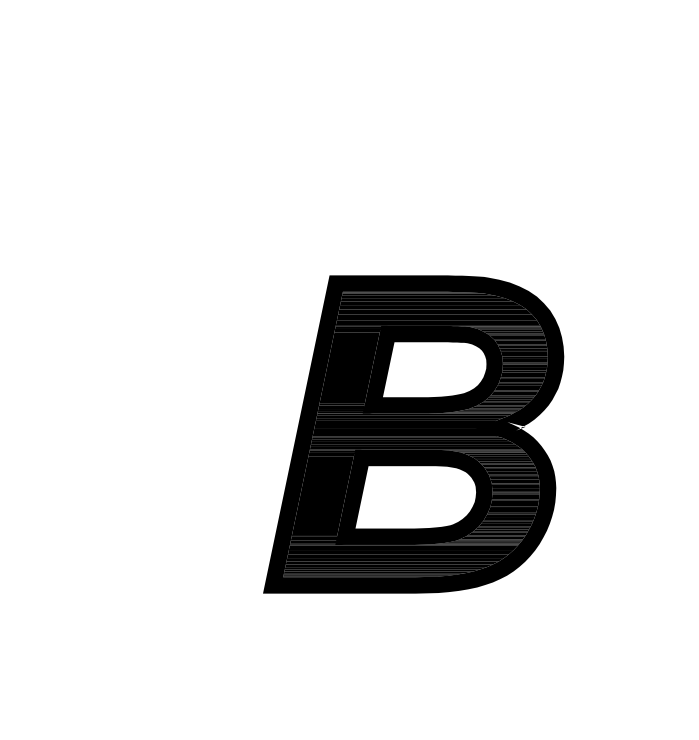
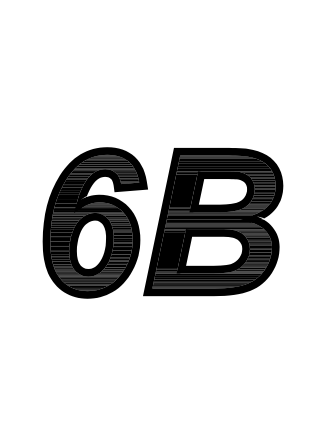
part: (158, 435) -> (94, 222), added

